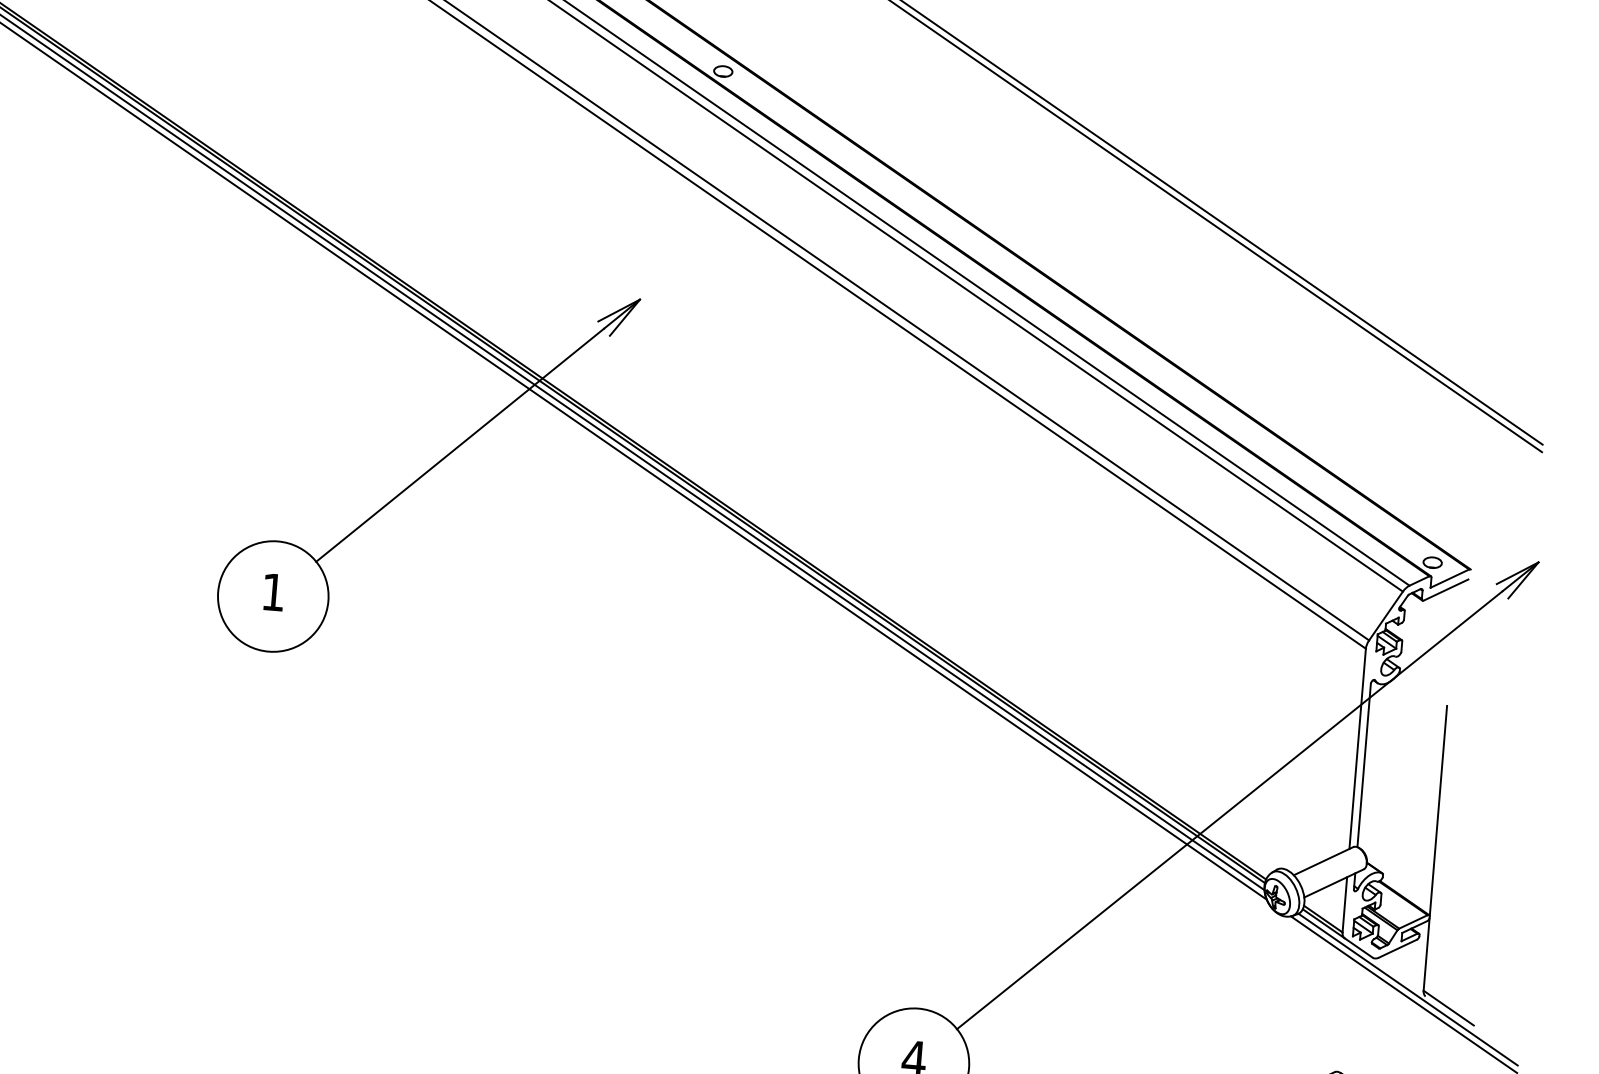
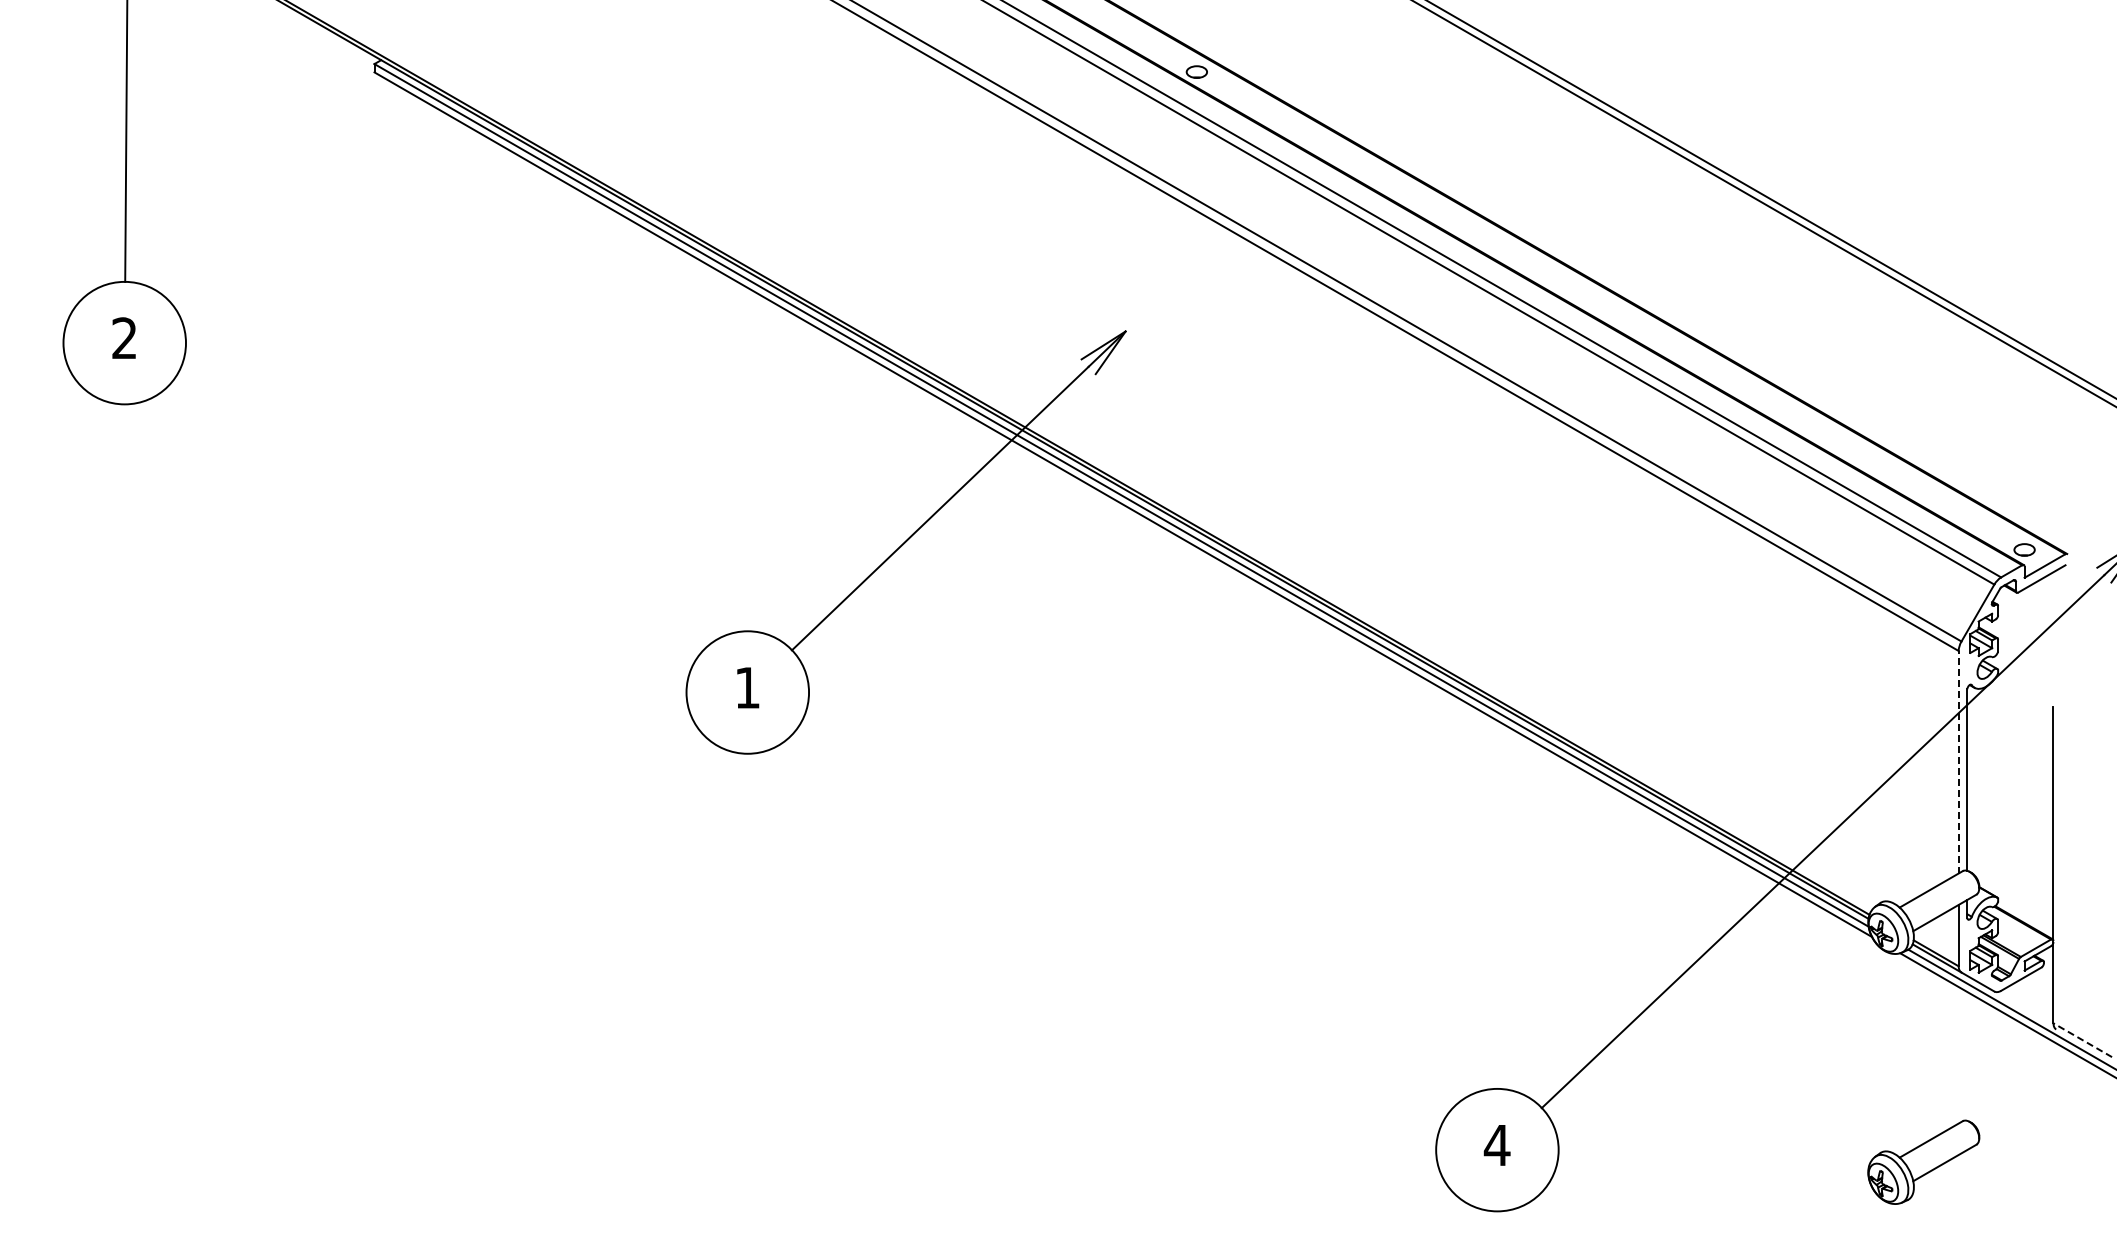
line: (1357, 748) -> (1958, 761), solid -> dashed
line: (1448, 1008) -> (2082, 1040), solid -> dashed

